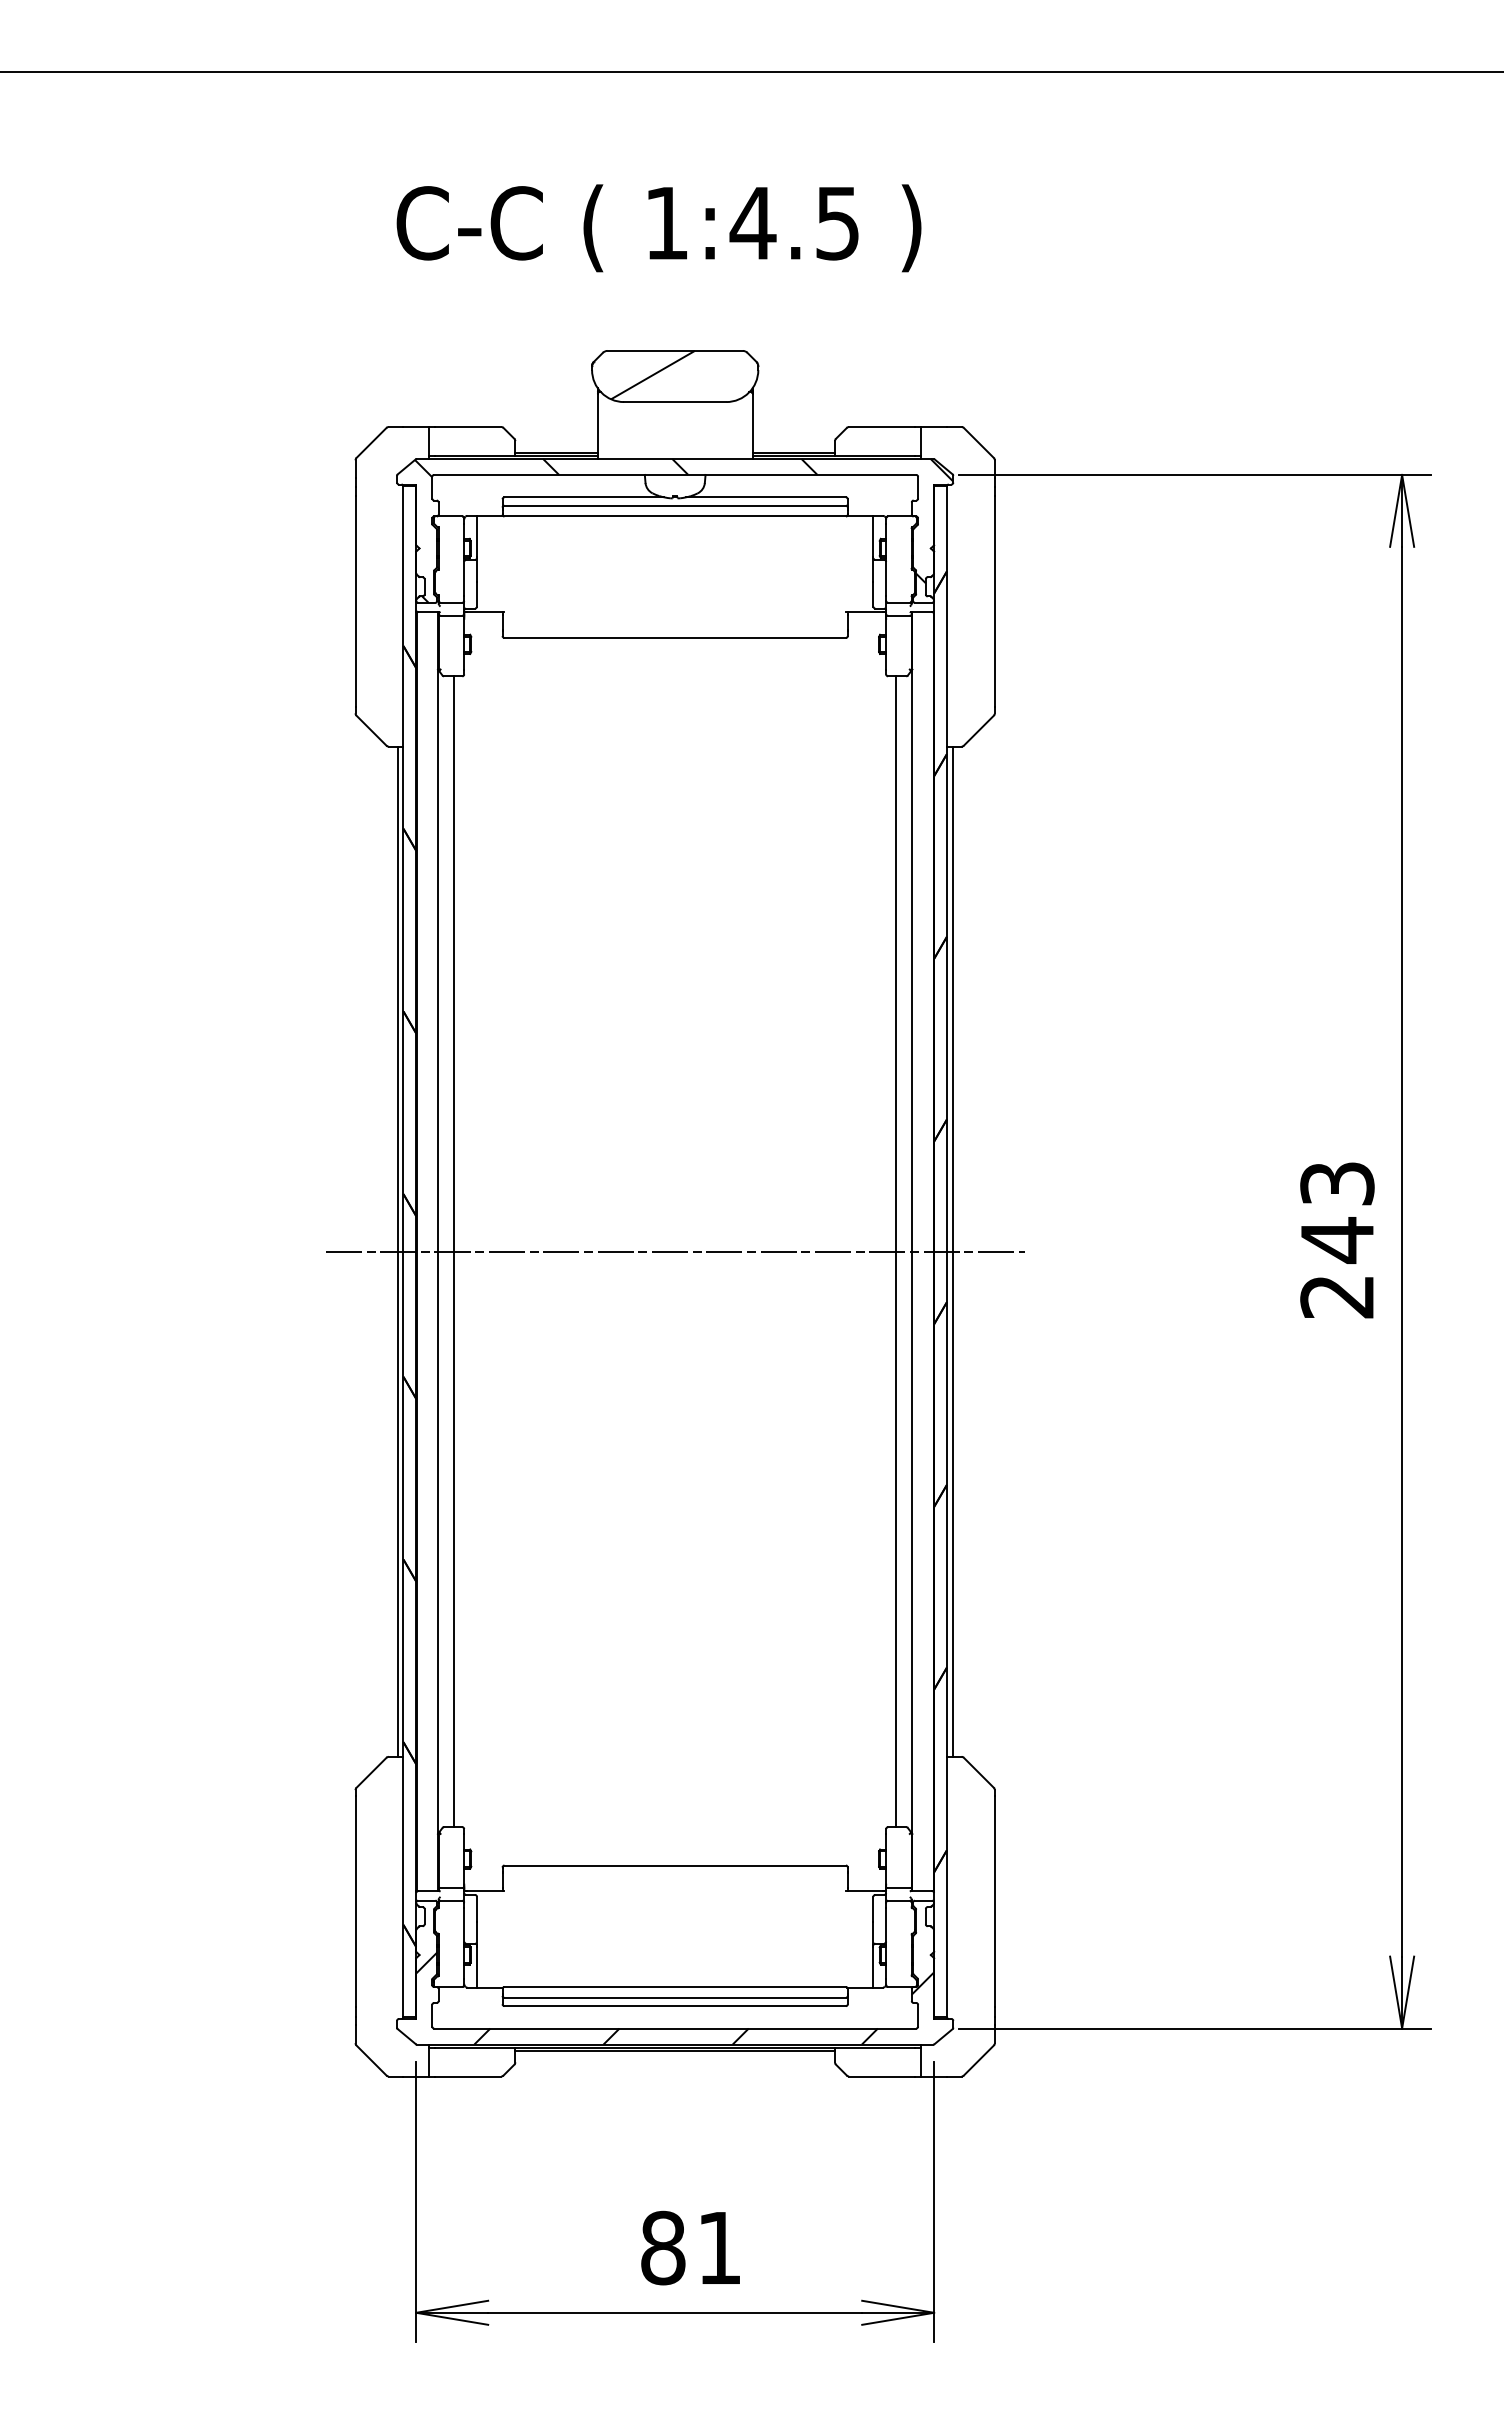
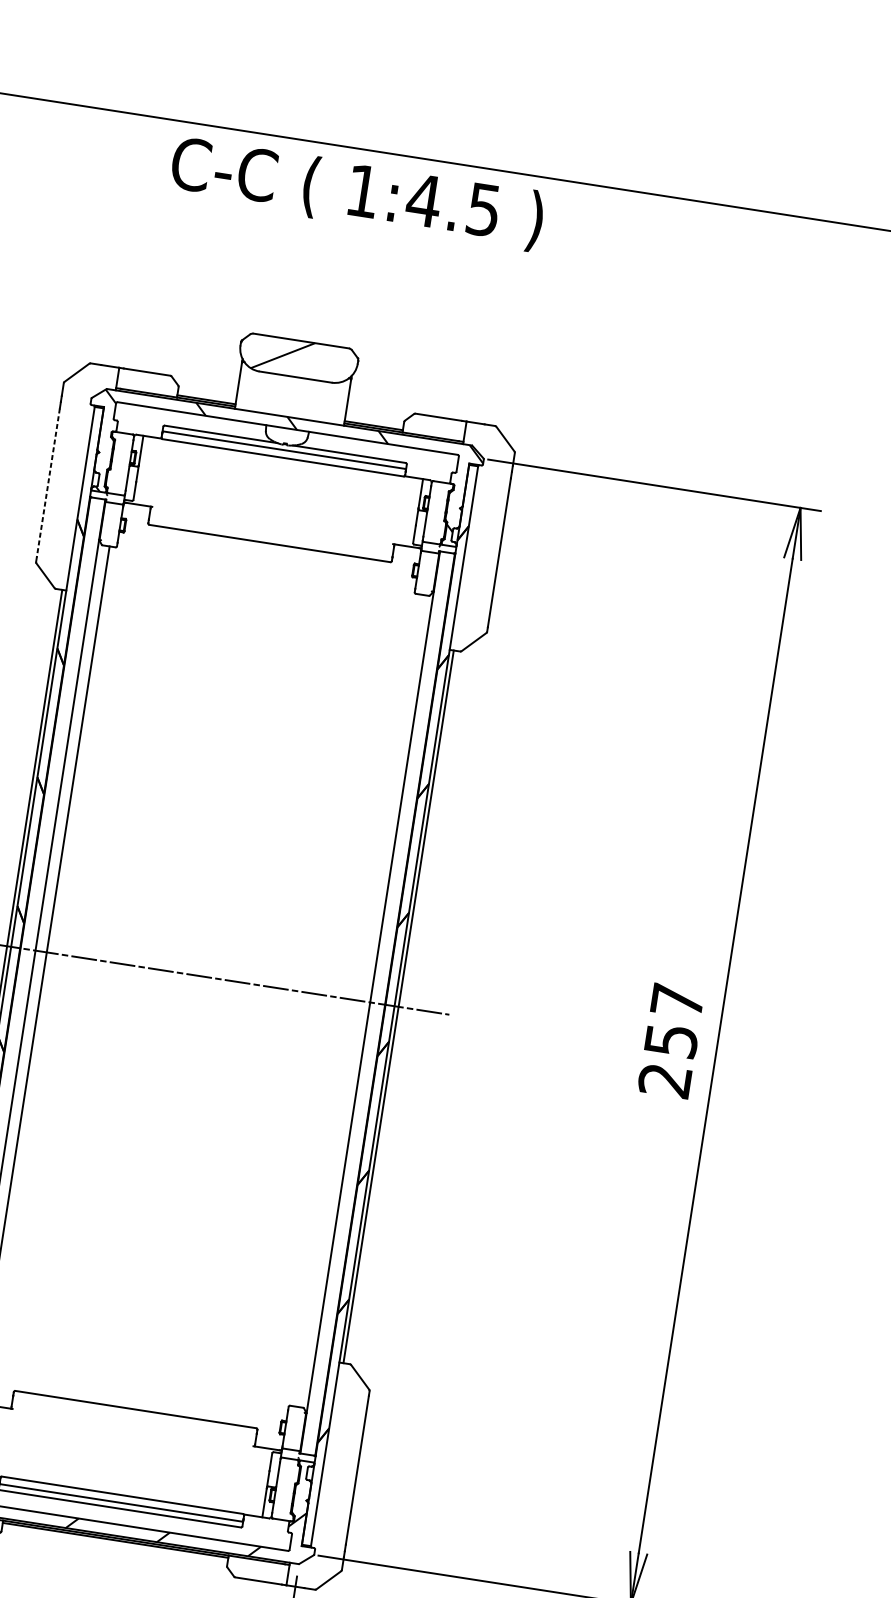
text: (658, 228) -> (356, 194), moved
line: (355, 601) -> (48, 482), solid -> dashed
text: (1337, 1212) -> (674, 1021), 243 -> 257
line: (896, 1251) -> (359, 1000), removed

